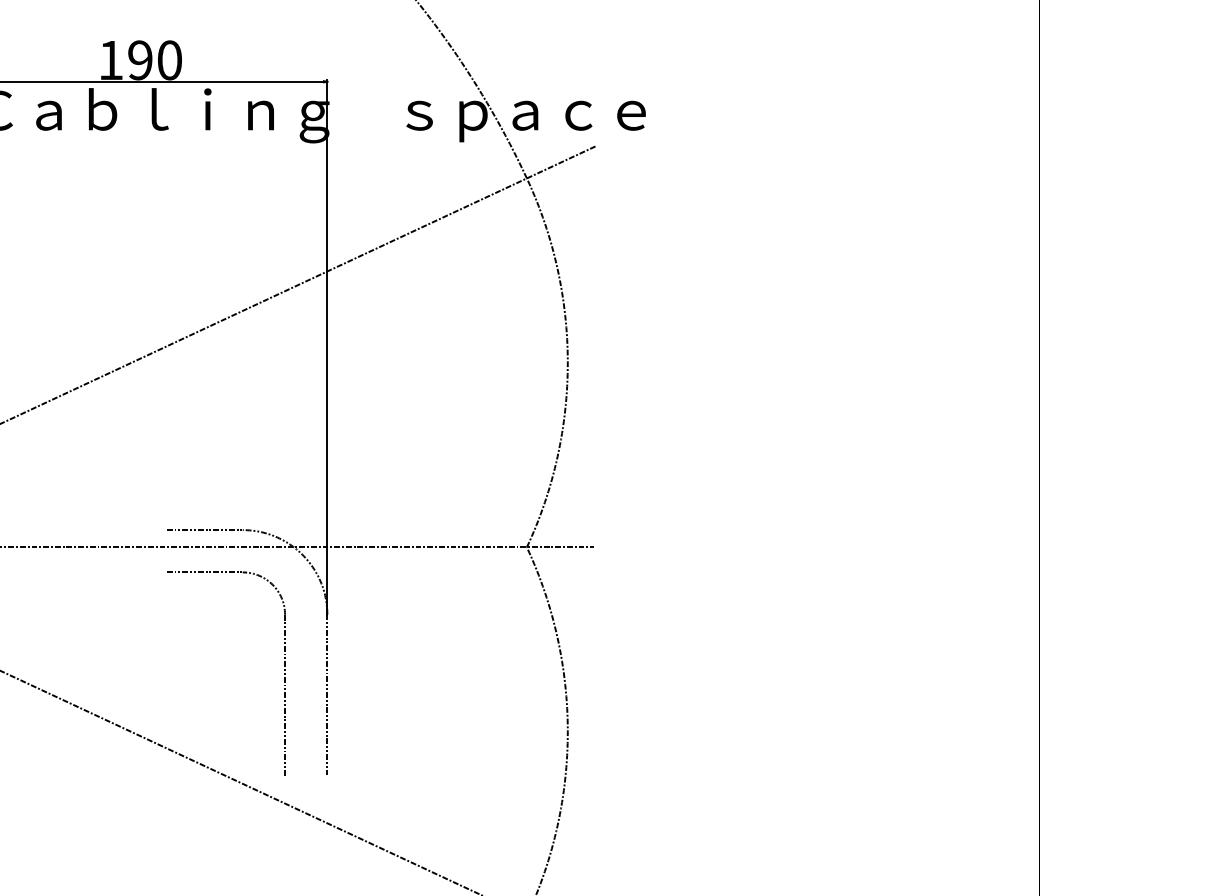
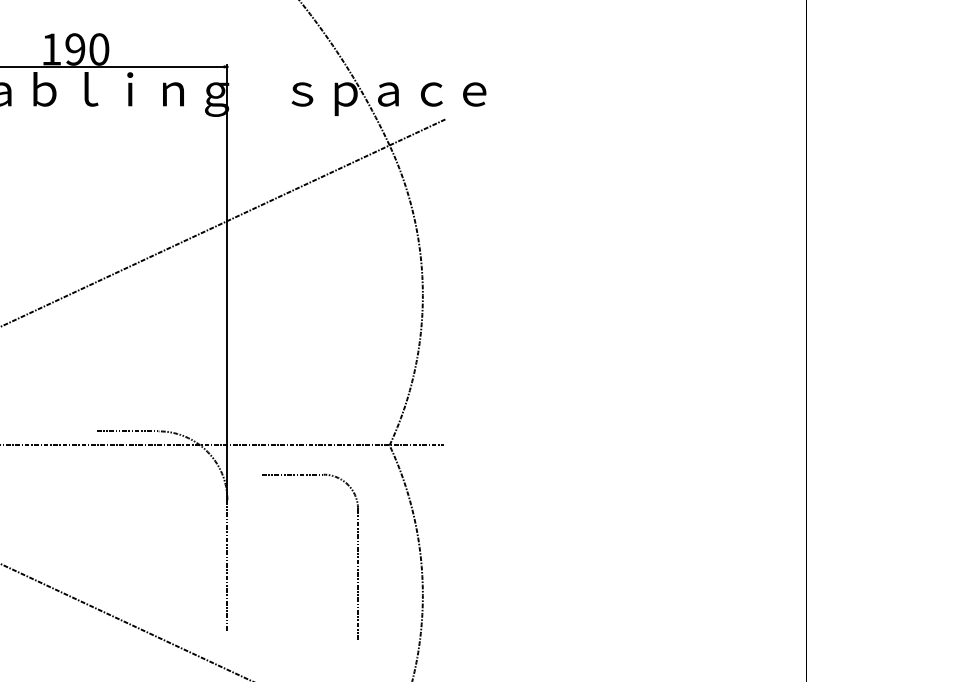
part: (284, 673) -> (357, 556), moved

